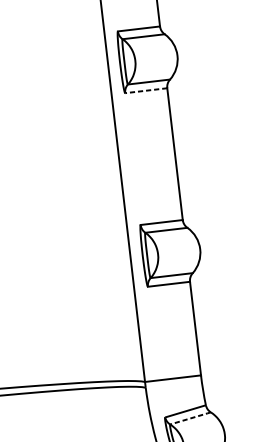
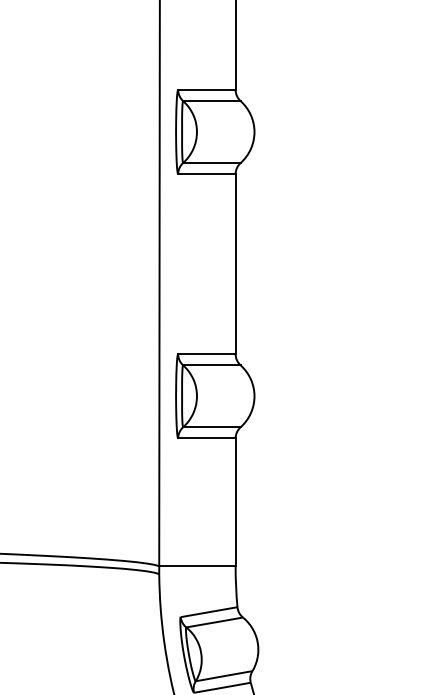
line: (145, 90) -> (206, 174), dashed -> solid
line: (191, 418) -> (215, 622), dashed -> solid

